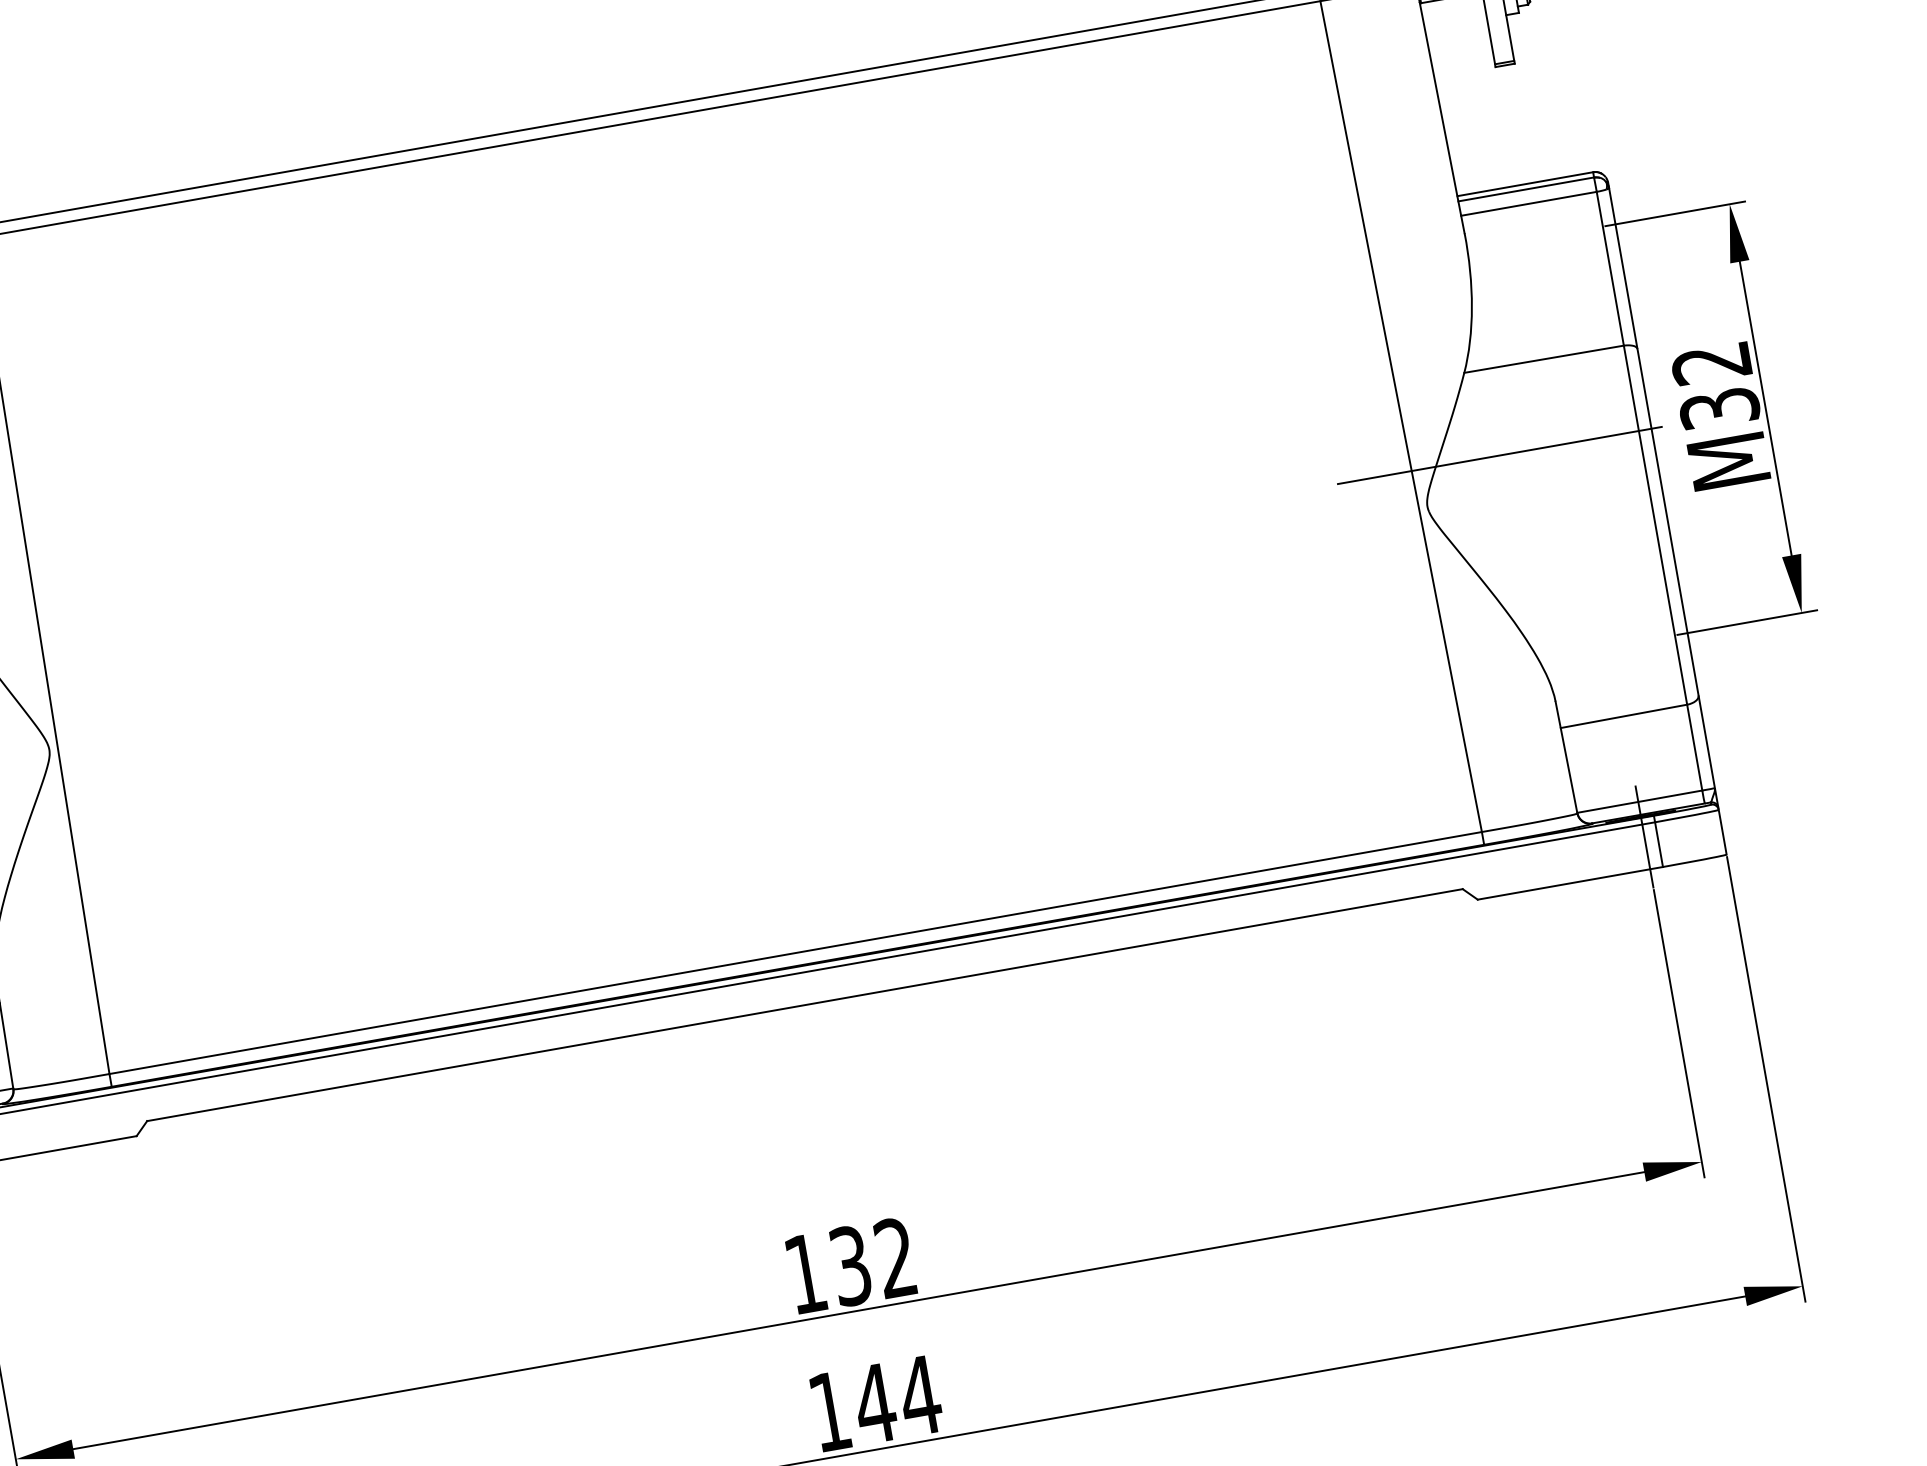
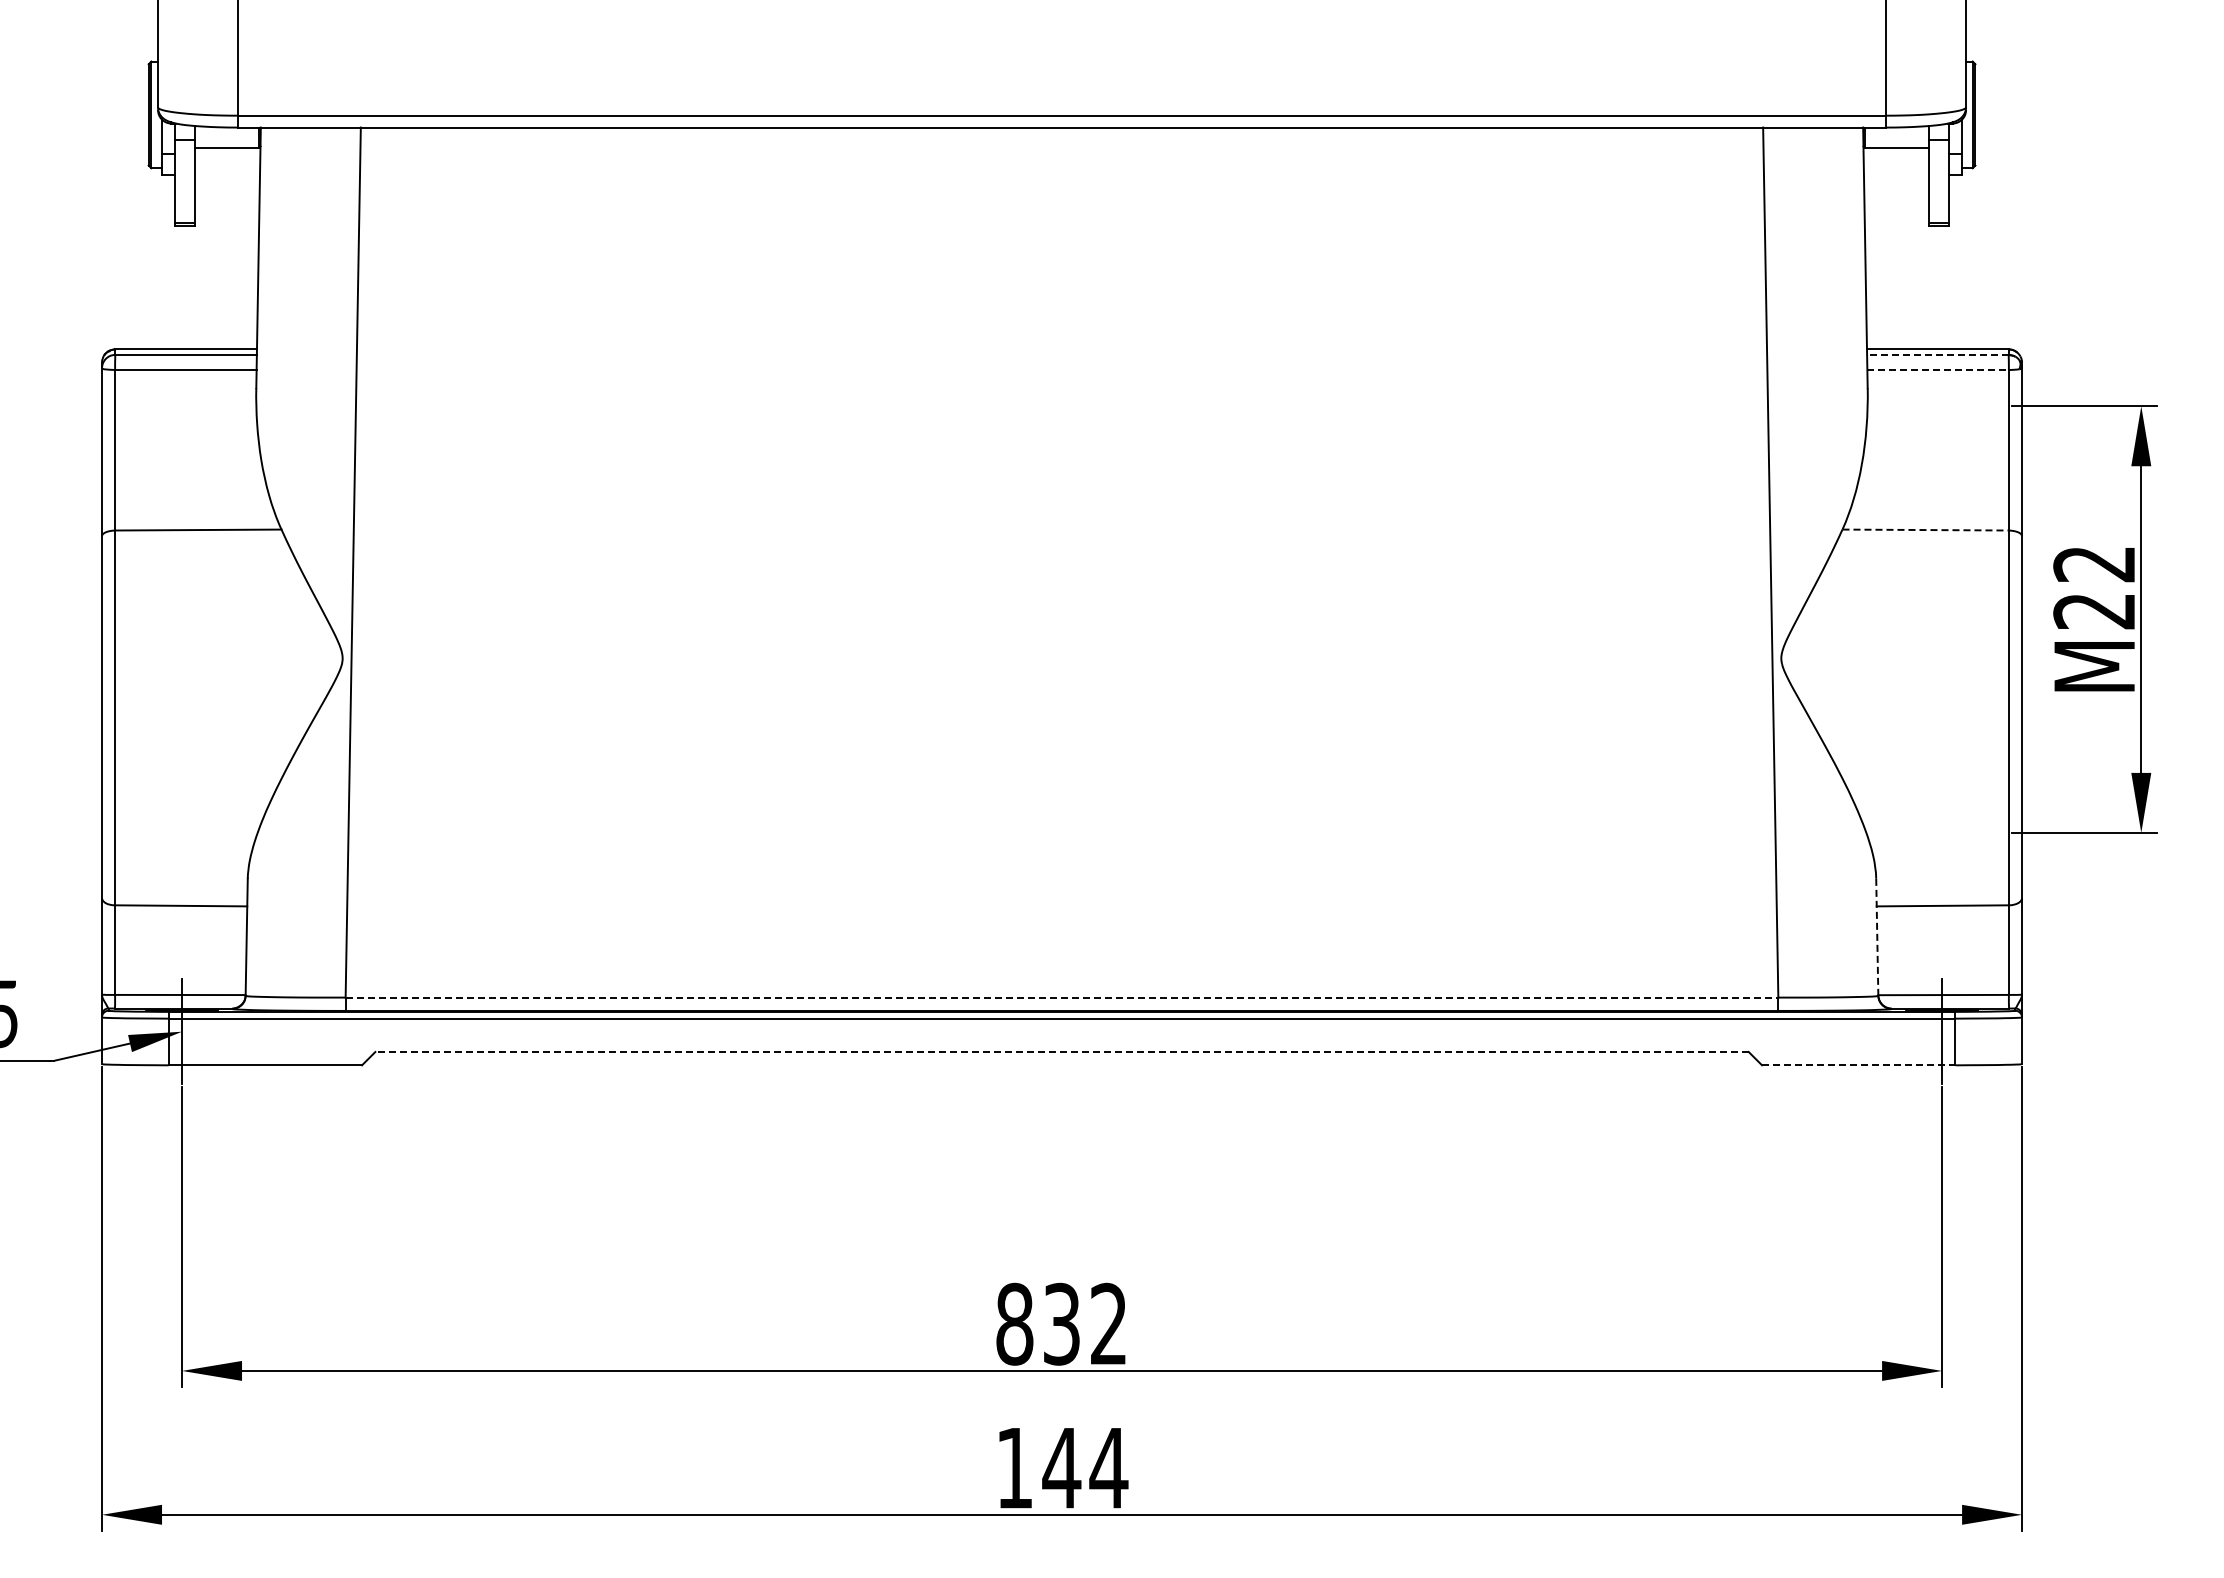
line: (1525, 189) -> (1937, 354), solid -> dashed
line: (1529, 203) -> (1938, 369), solid -> dashed
line: (1544, 359) -> (1926, 530), solid -> dashed
text: (1719, 408) -> (2094, 611), M32 -> M22
line: (1499, 455) -> (1863, 619), removed
line: (1566, 757) -> (1877, 937), solid -> dashed
line: (1570, 883) -> (1858, 1065), solid -> dashed
line: (796, 952) -> (1062, 997), solid -> dashed
line: (805, 1004) -> (1062, 1051), solid -> dashed
text: (805, 1273) -> (1014, 1323), 132 -> 832

